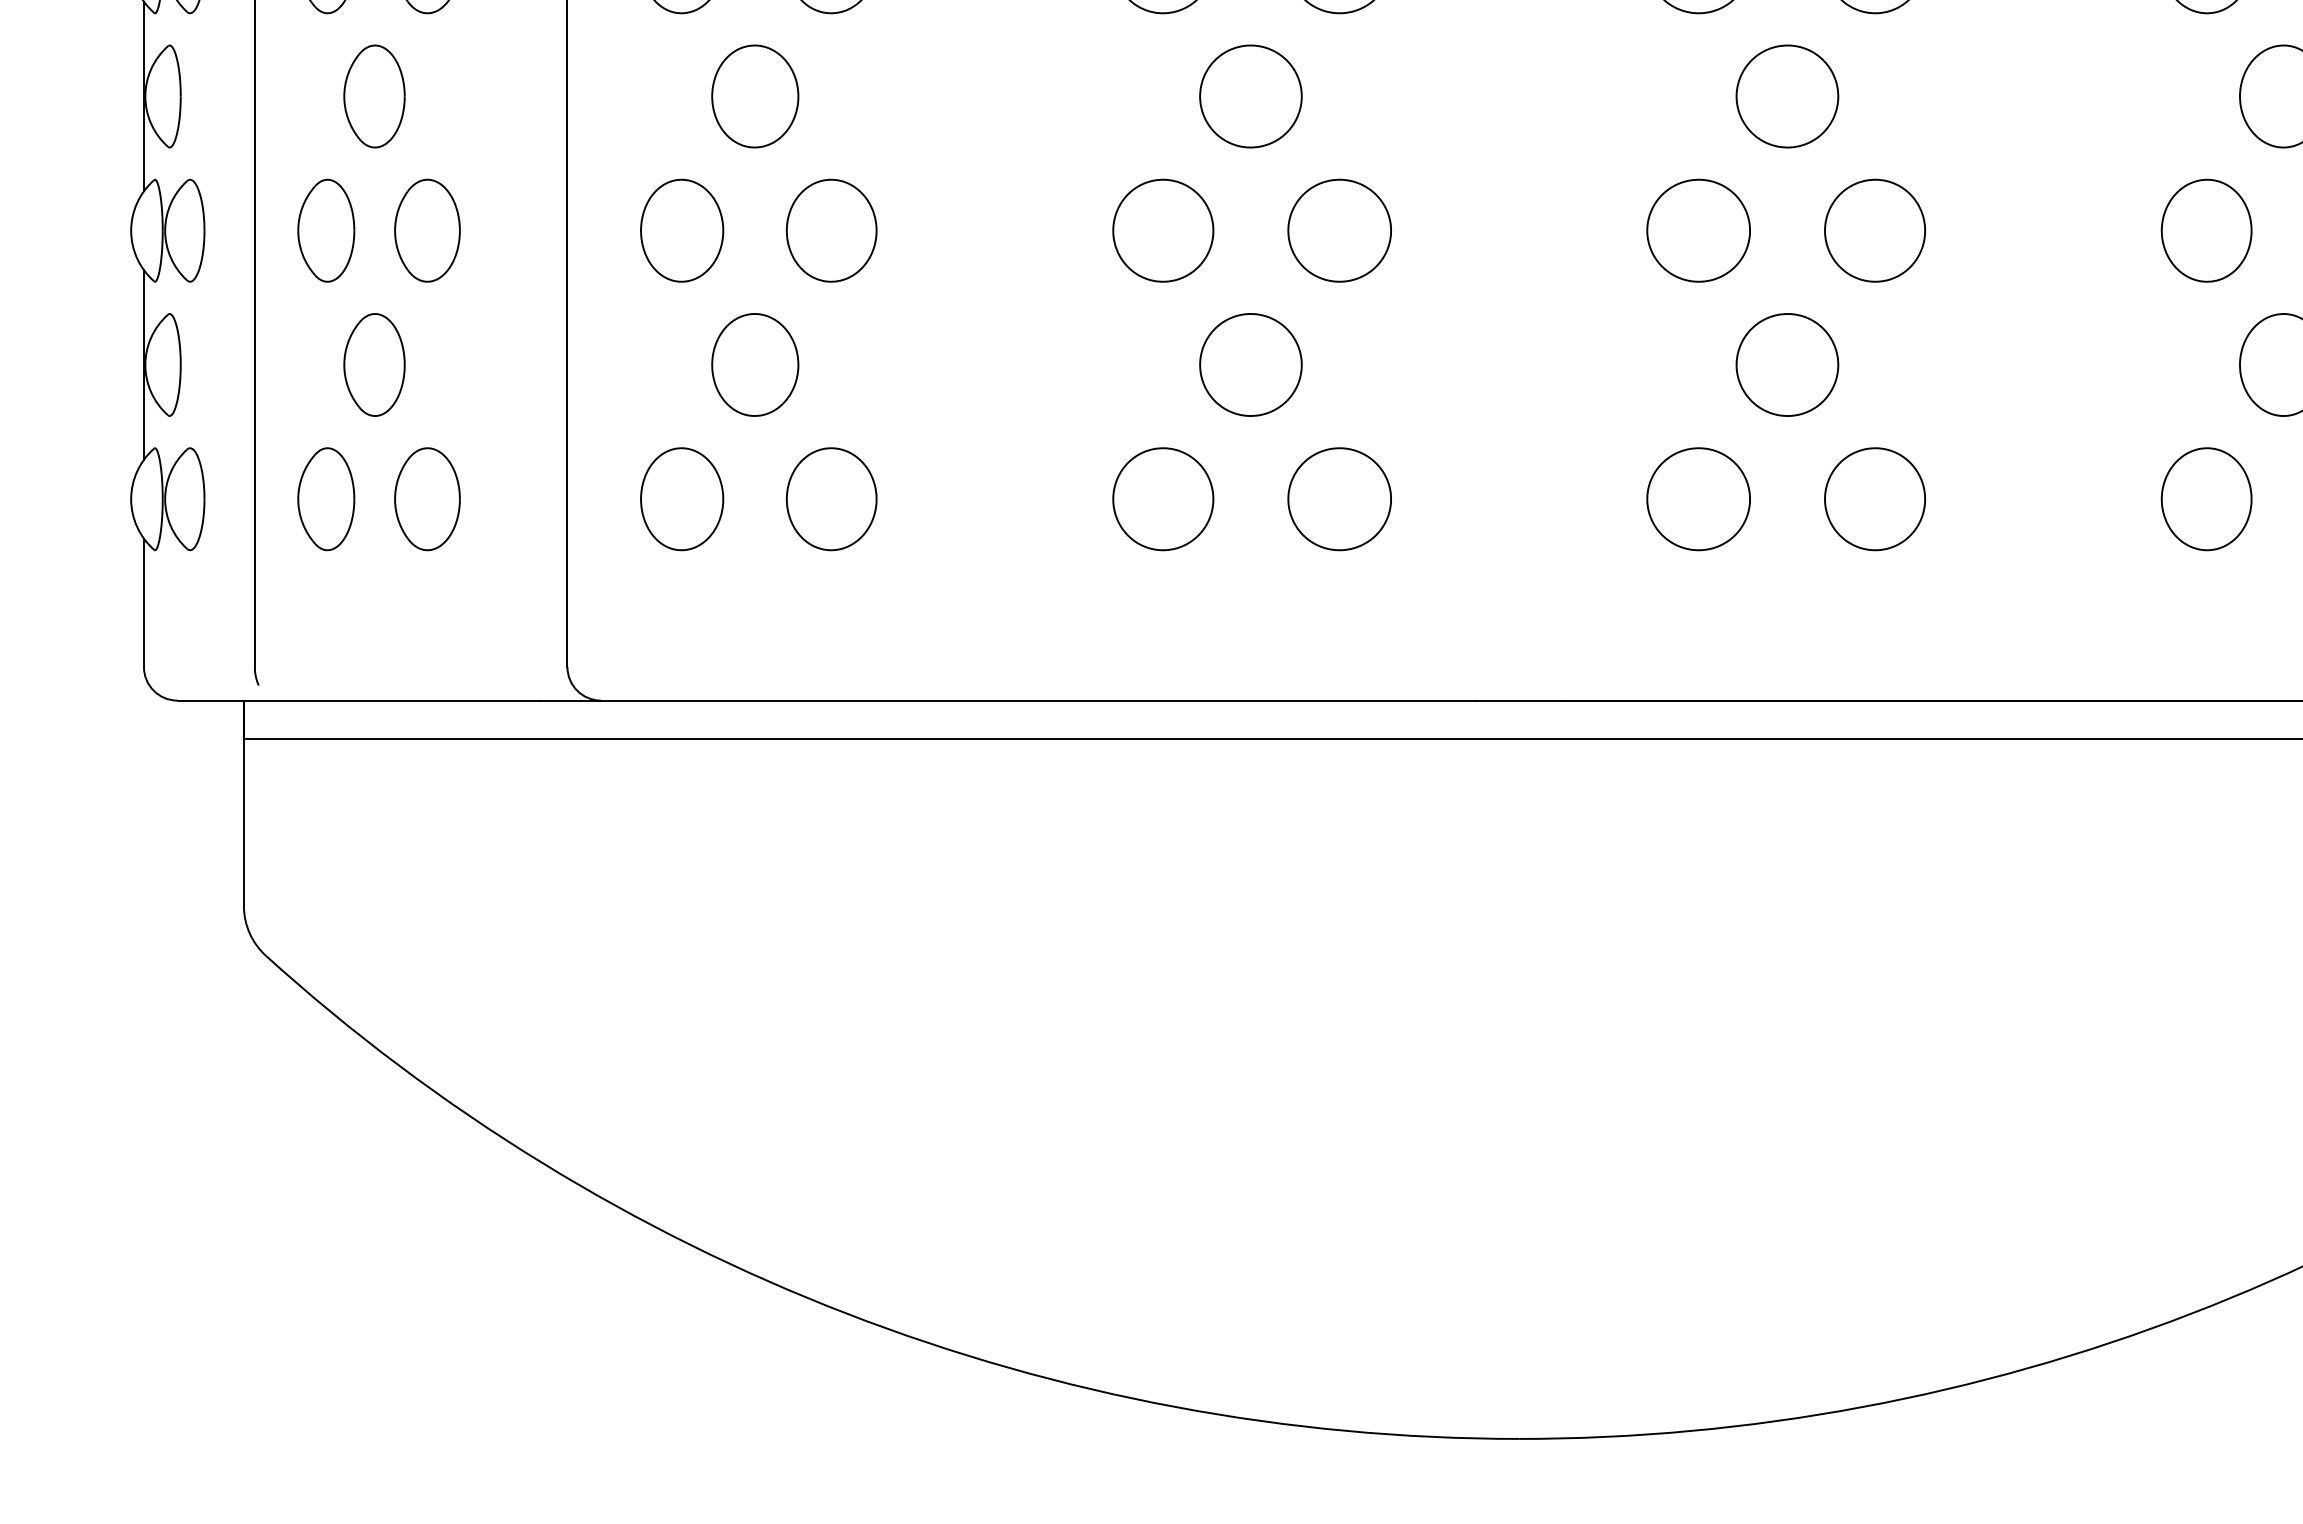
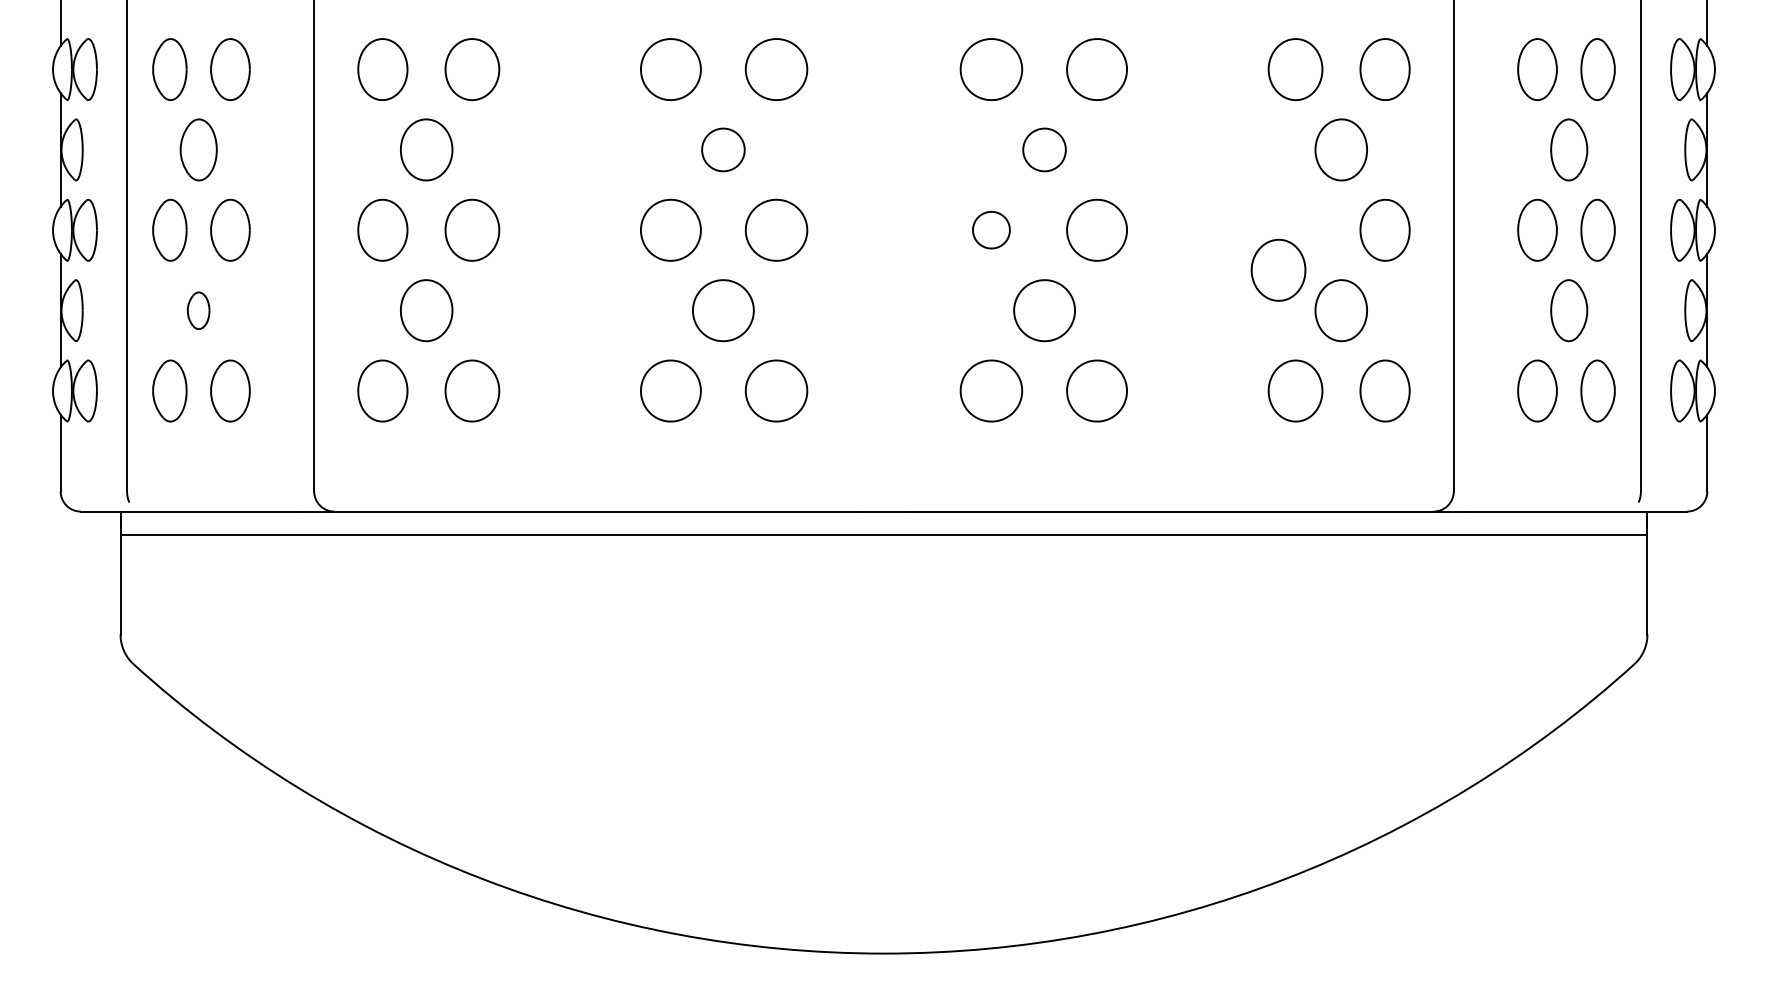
part: (1251, 95) -> (723, 149), size x0.7
part: (1787, 95) -> (1044, 149), size x0.7
part: (1698, 229) -> (991, 229), size x0.6
part: (2206, 229) -> (1278, 269), moved
part: (374, 364) -> (198, 310), size x0.6

